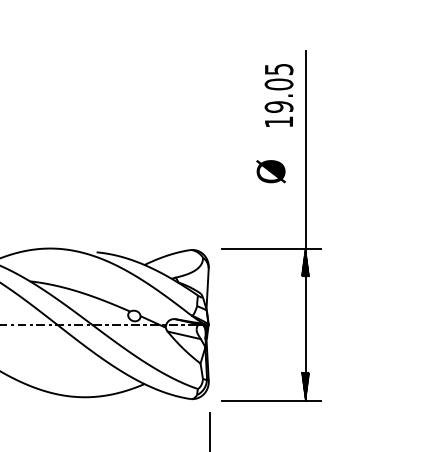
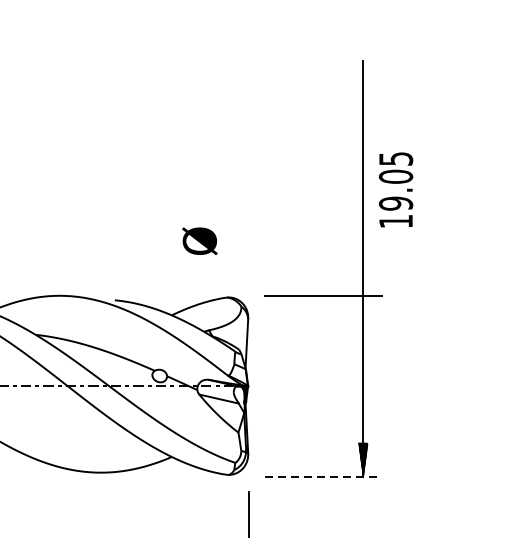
text: (278, 95) -> (395, 189), moved
text: (270, 171) -> (199, 241), moved
hatch: (305, 262) -> (363, 312), removed
line: (271, 400) -> (322, 476), solid -> dashed

